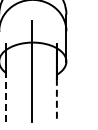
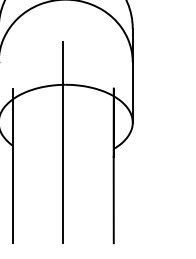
line: (6, 97) -> (13, 194), dashed -> solid
line: (56, 100) -> (112, 200), dashed -> solid

